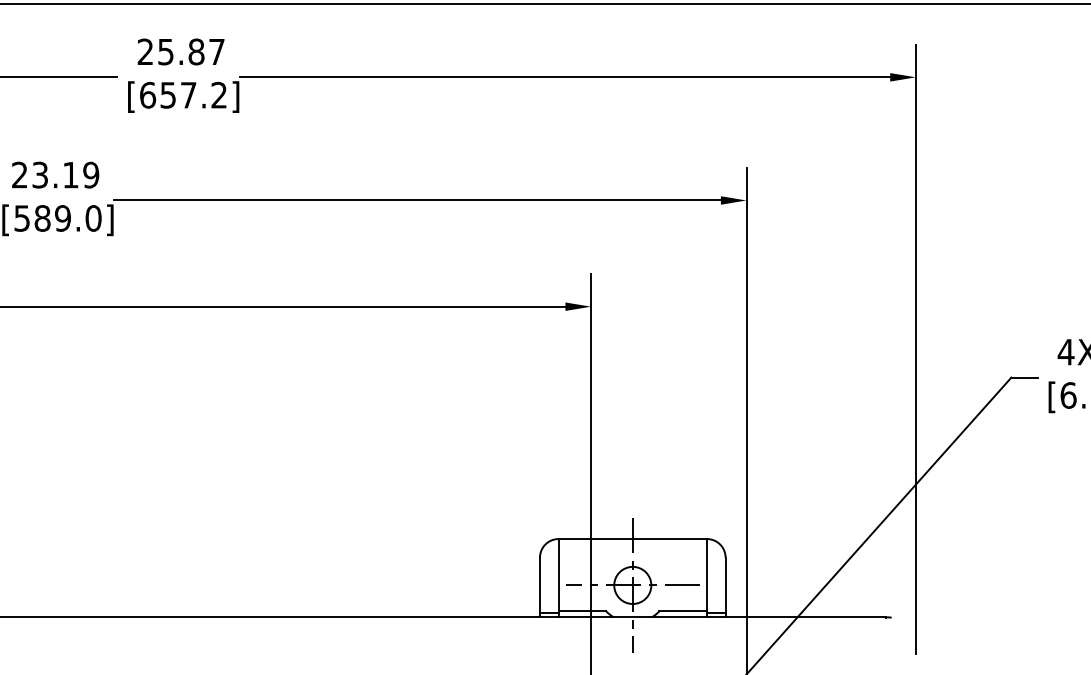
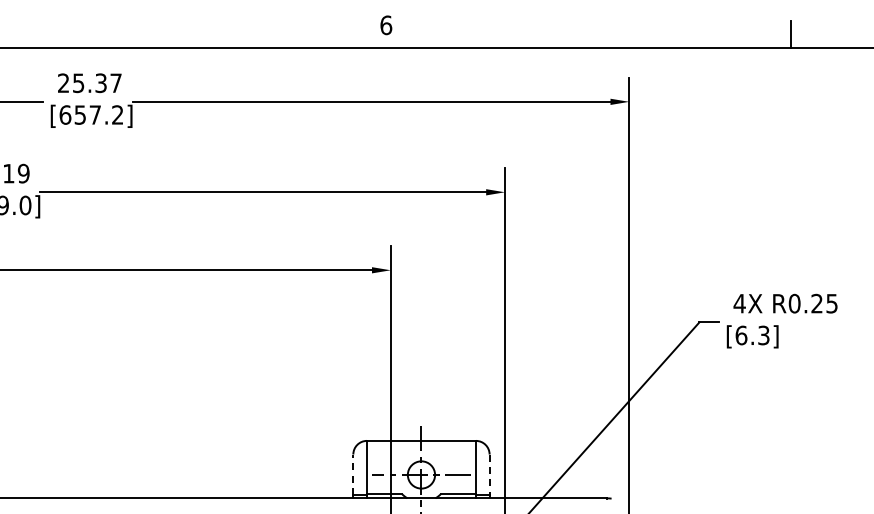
text: (195, 52) -> (100, 83), 25.87 -> 25.37
line: (540, 584) -> (353, 474), solid -> dashed
line: (725, 586) -> (489, 475), solid -> dashed

